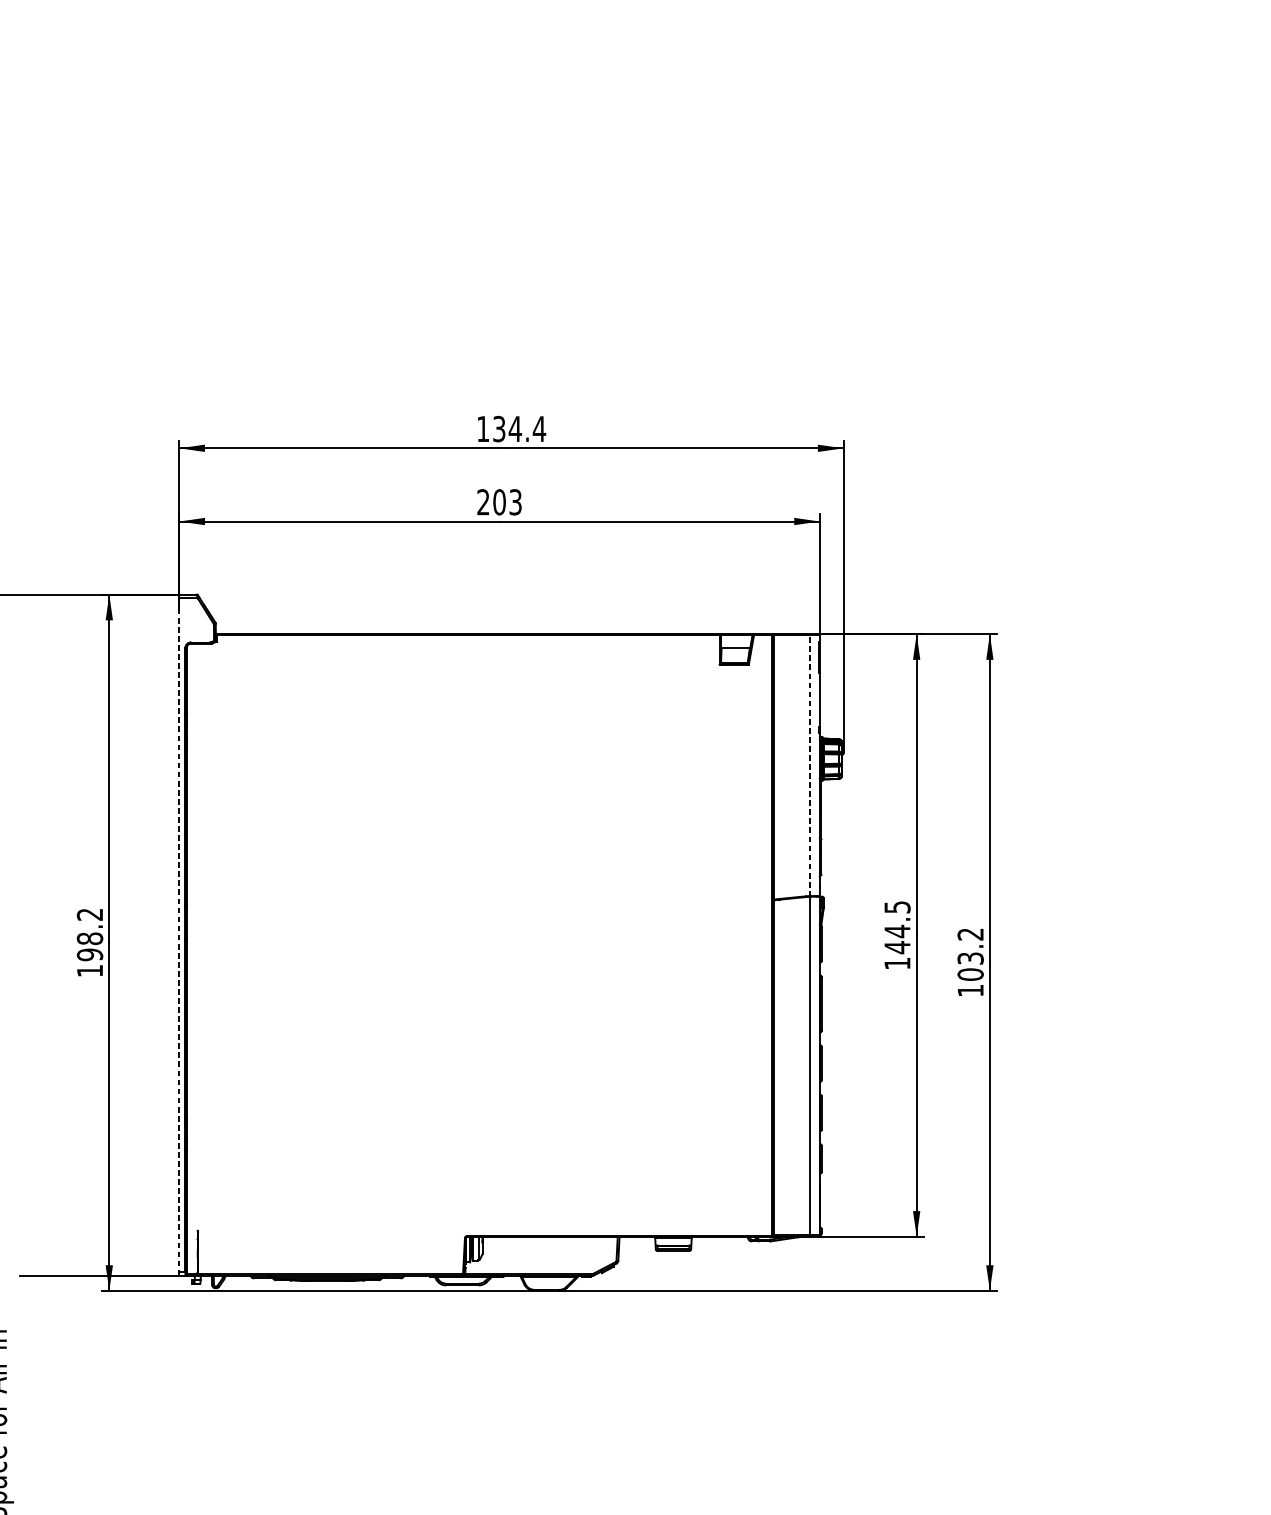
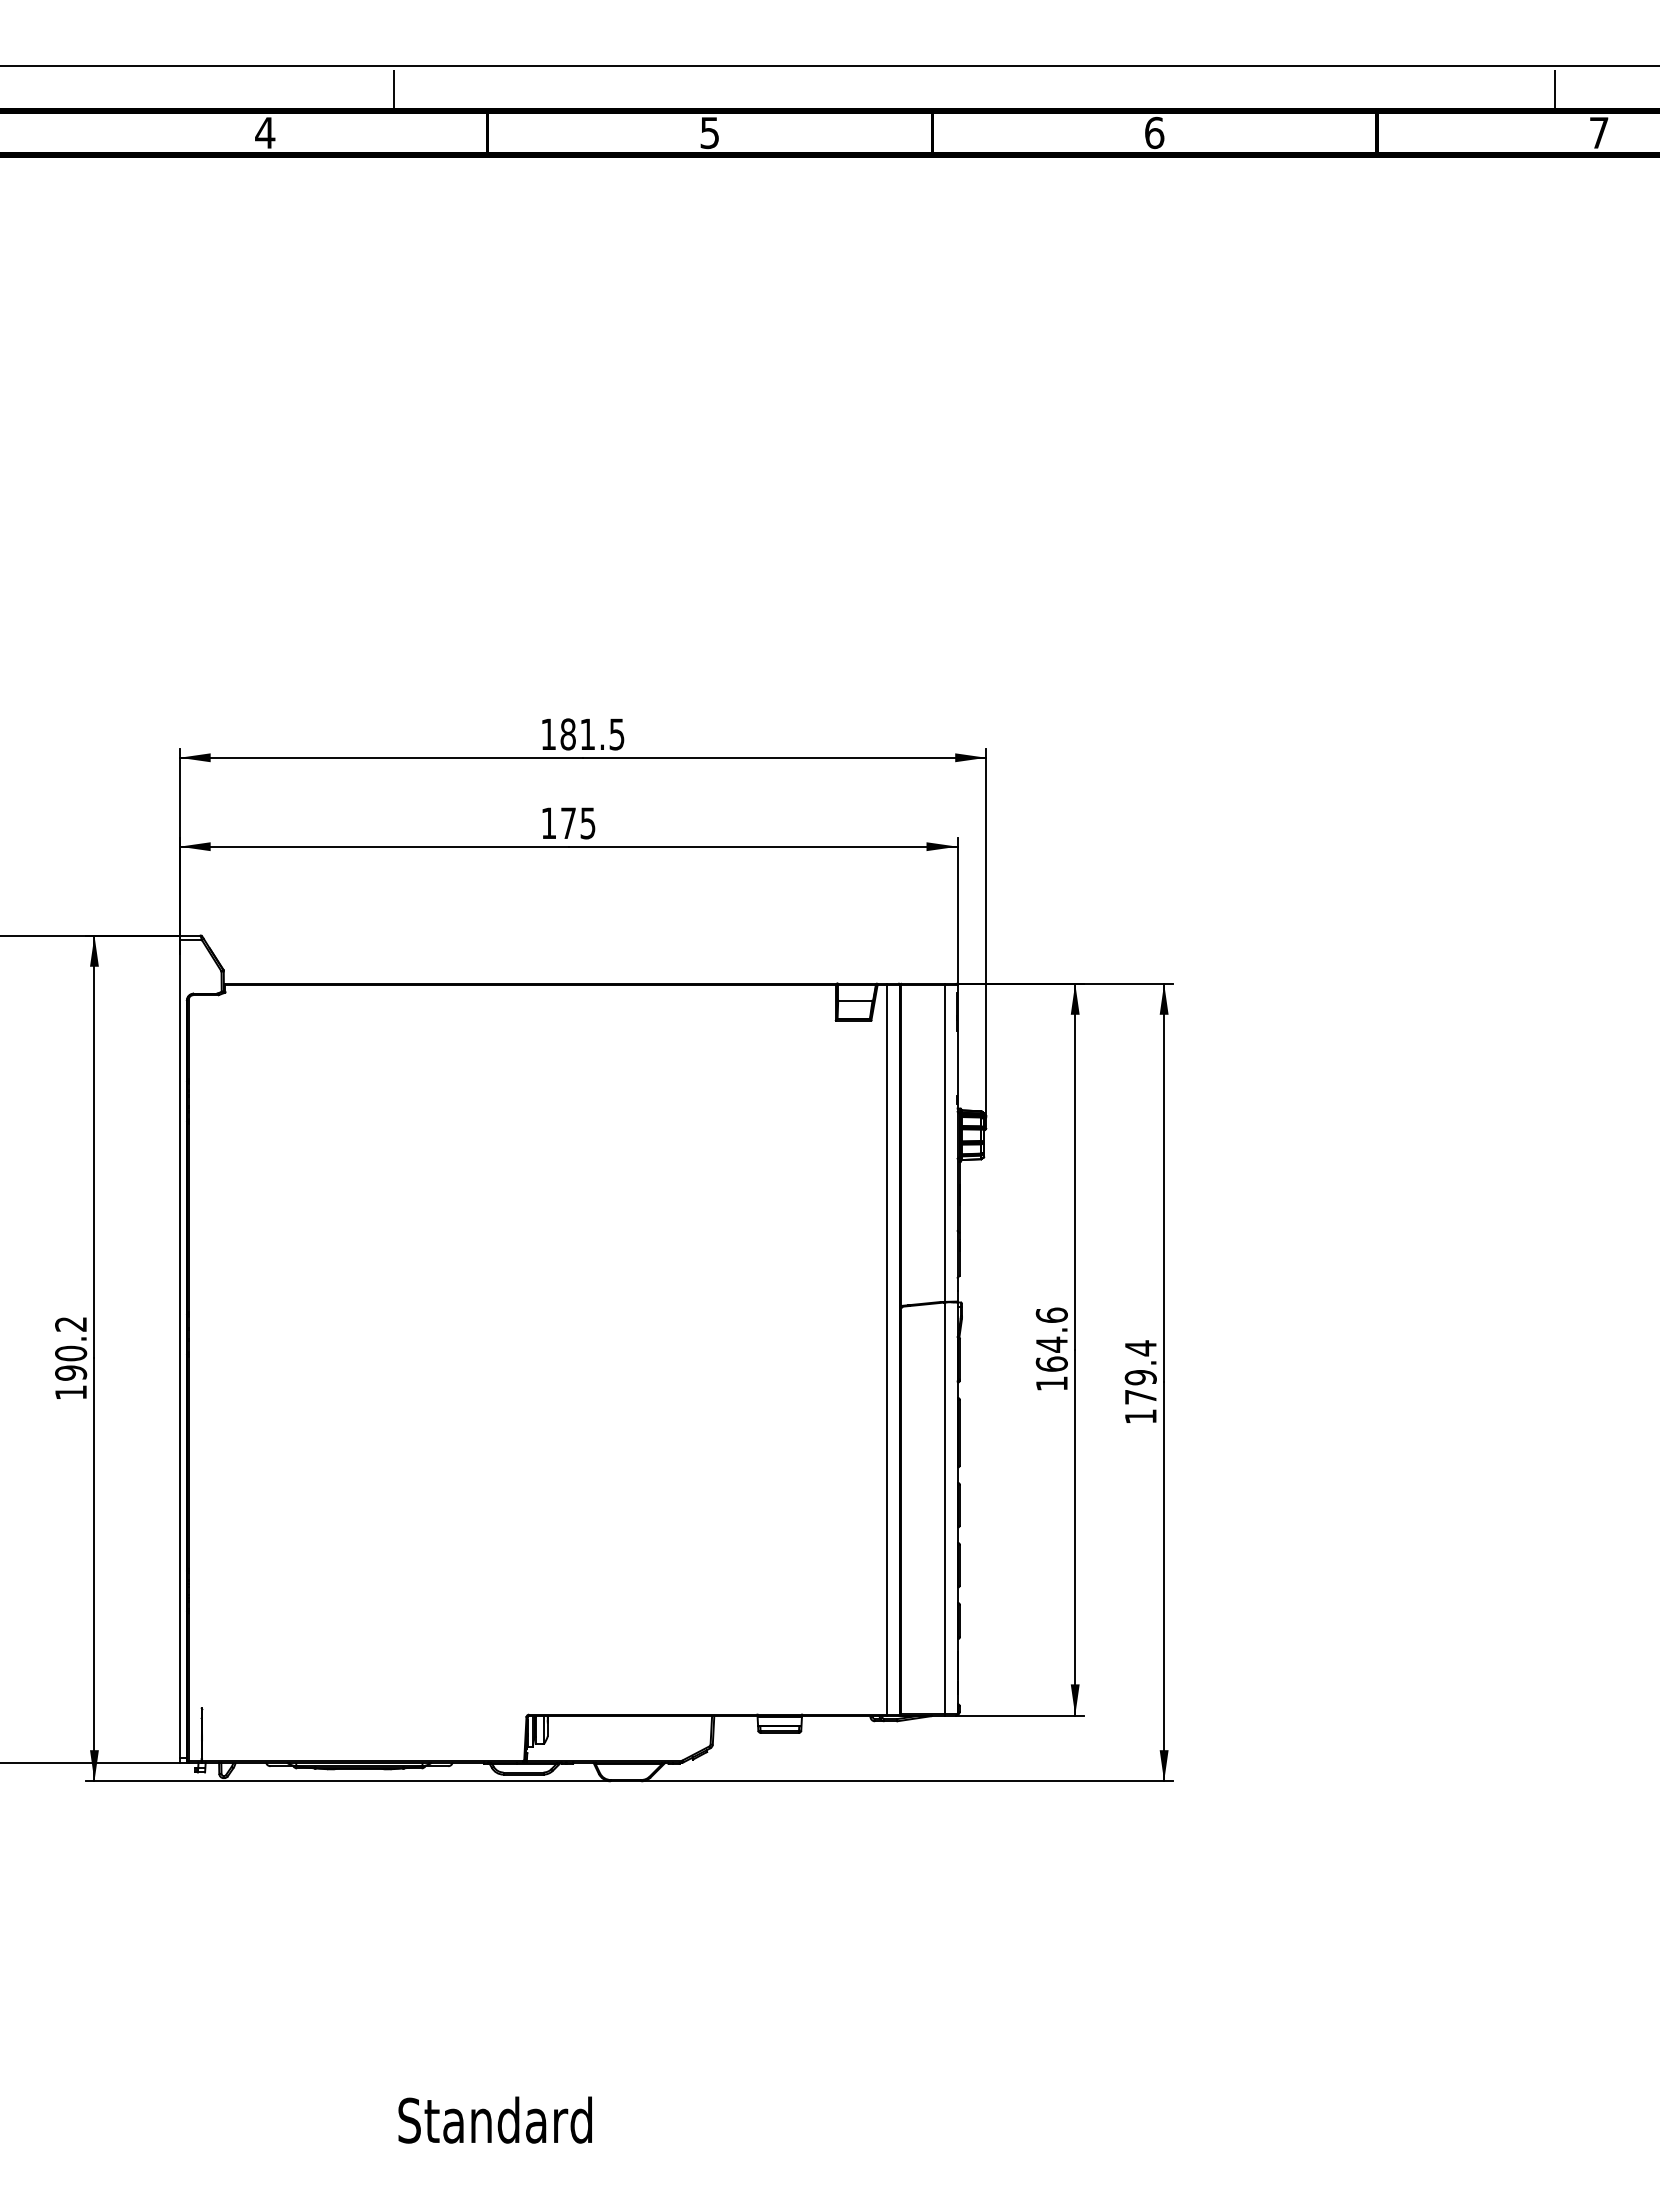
text: (519, 429) -> (592, 734), 134.4 -> 181.5
text: (499, 502) -> (568, 823), 203 -> 175
line: (809, 765) -> (945, 1142), dashed -> solid
text: (897, 927) -> (1051, 1339), 144.5 -> 164.6
line: (179, 935) -> (179, 1349), dashed -> solid
line: (762, 935) -> (887, 1349), added
text: (89, 938) -> (70, 1353), 198.2 -> 190.2
text: (970, 954) -> (1140, 1372), 103.2 -> 179.4

